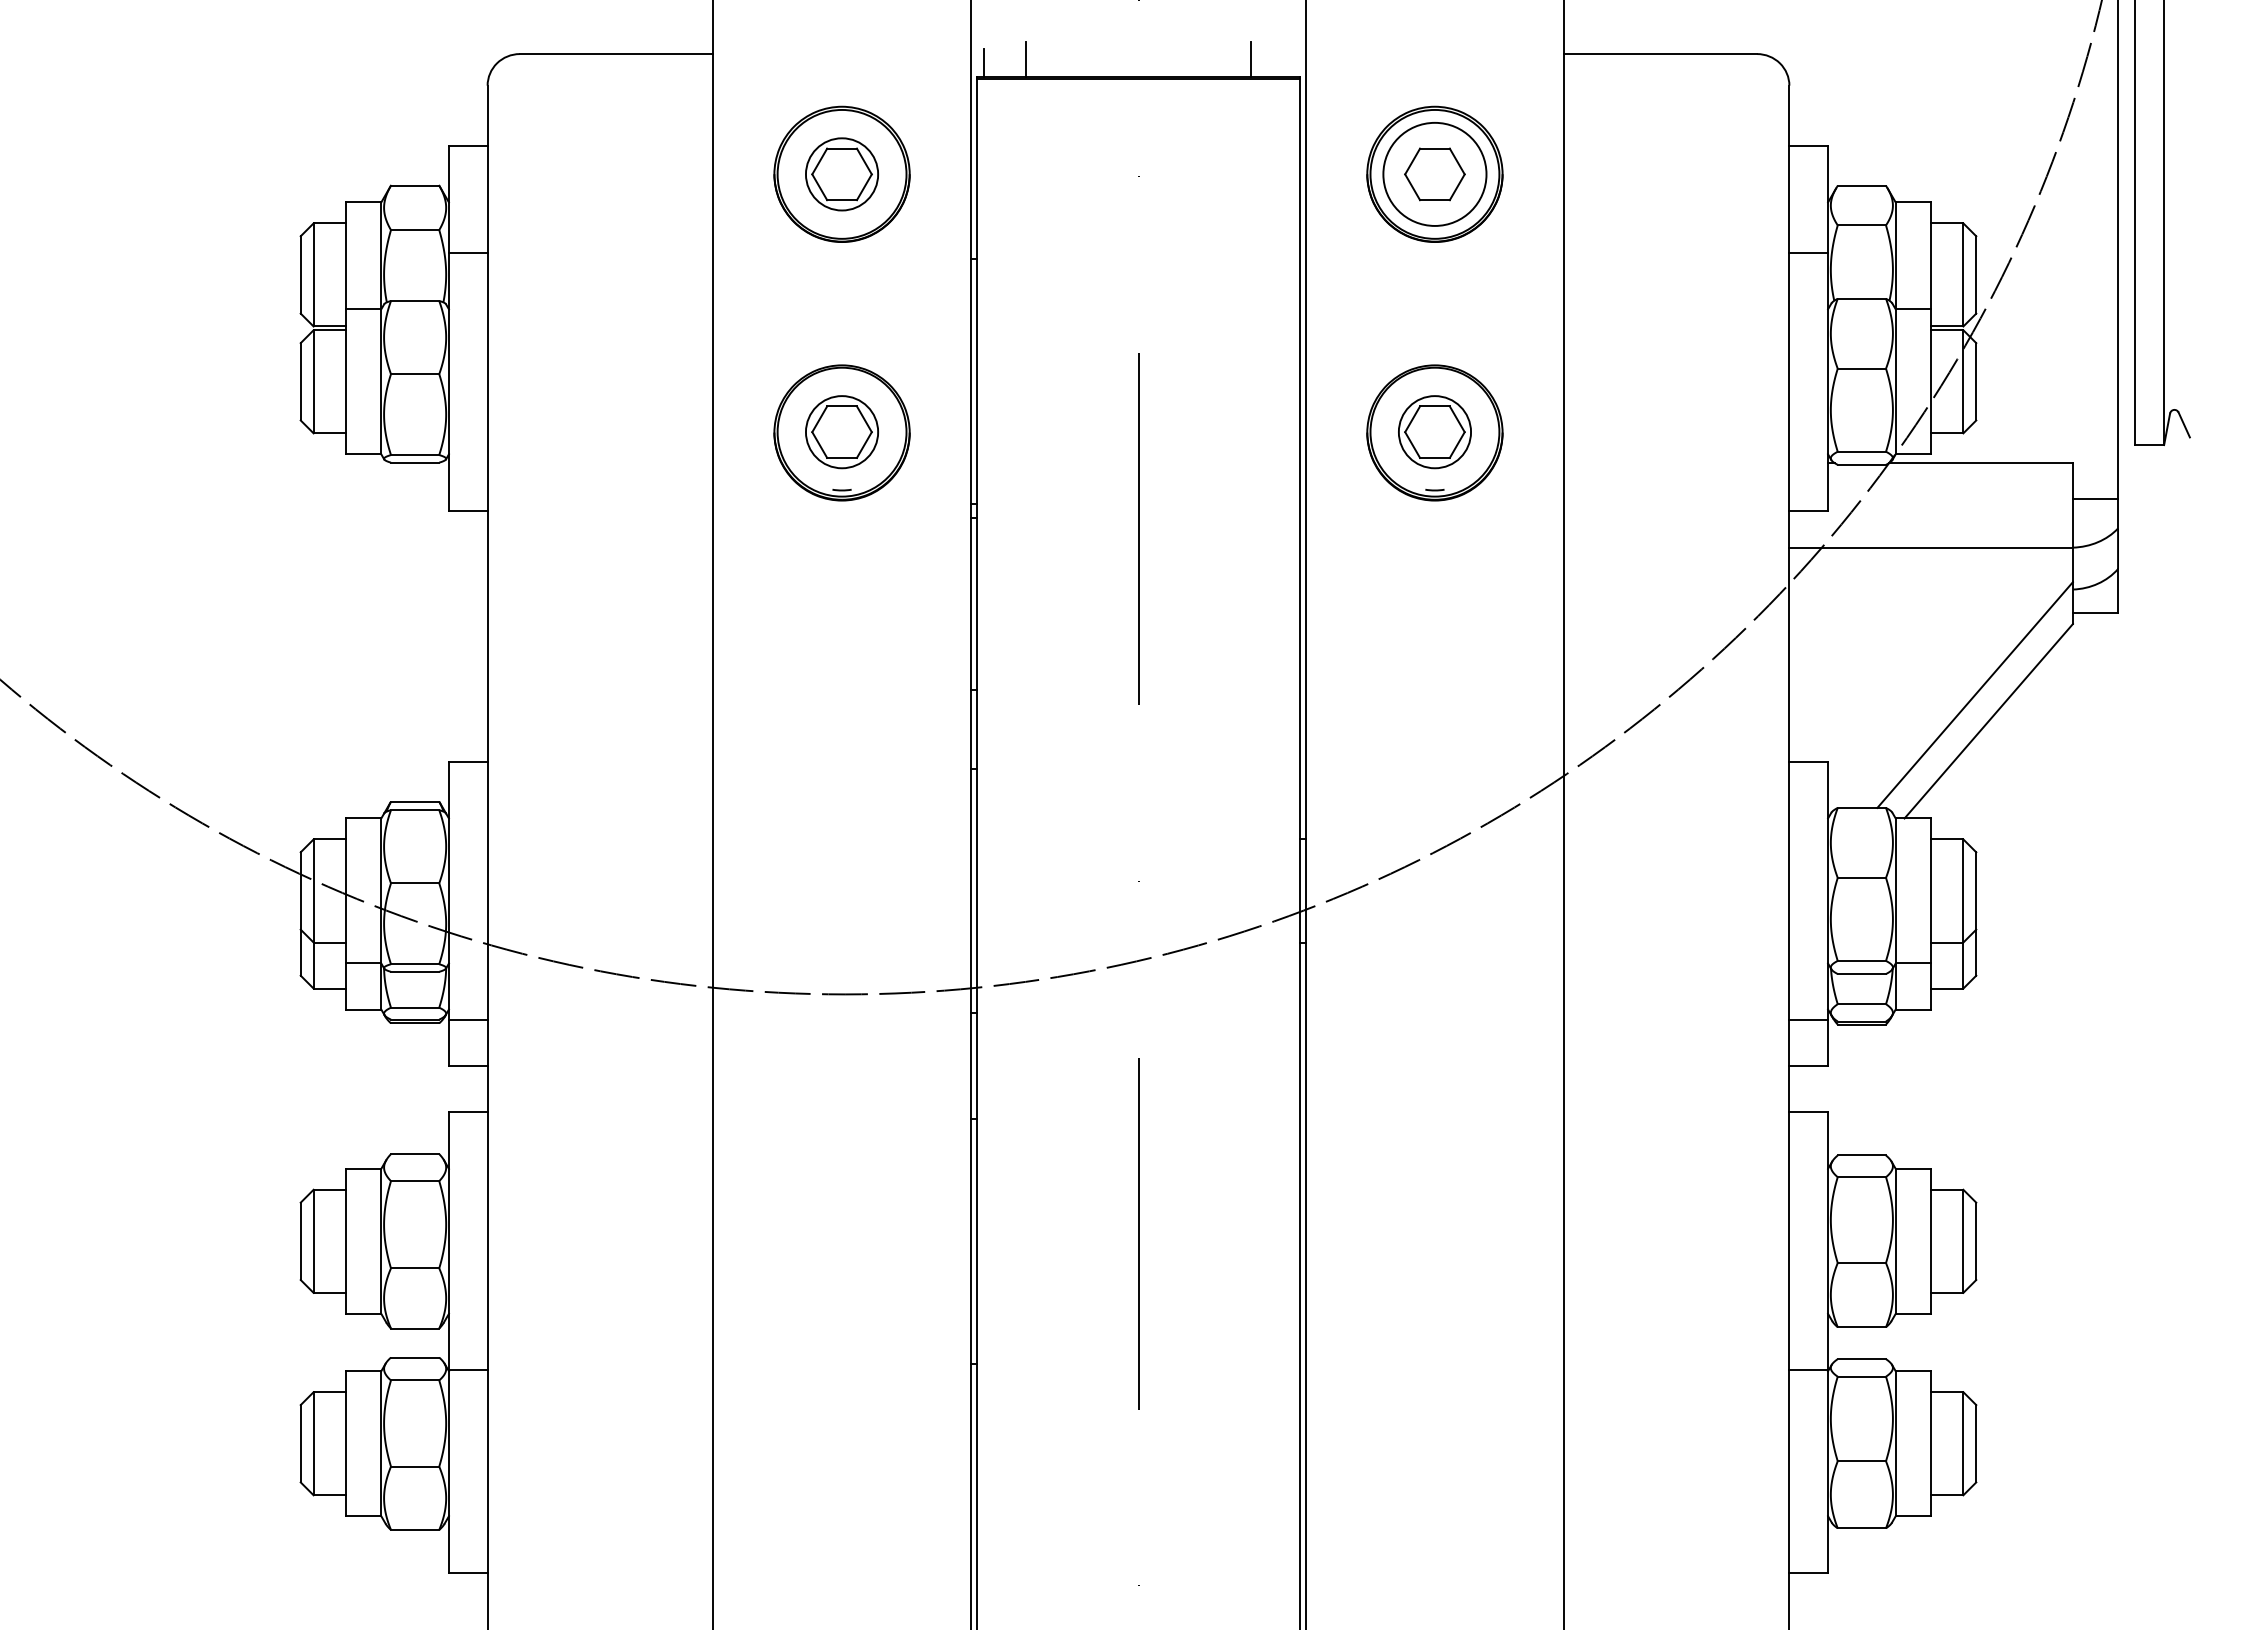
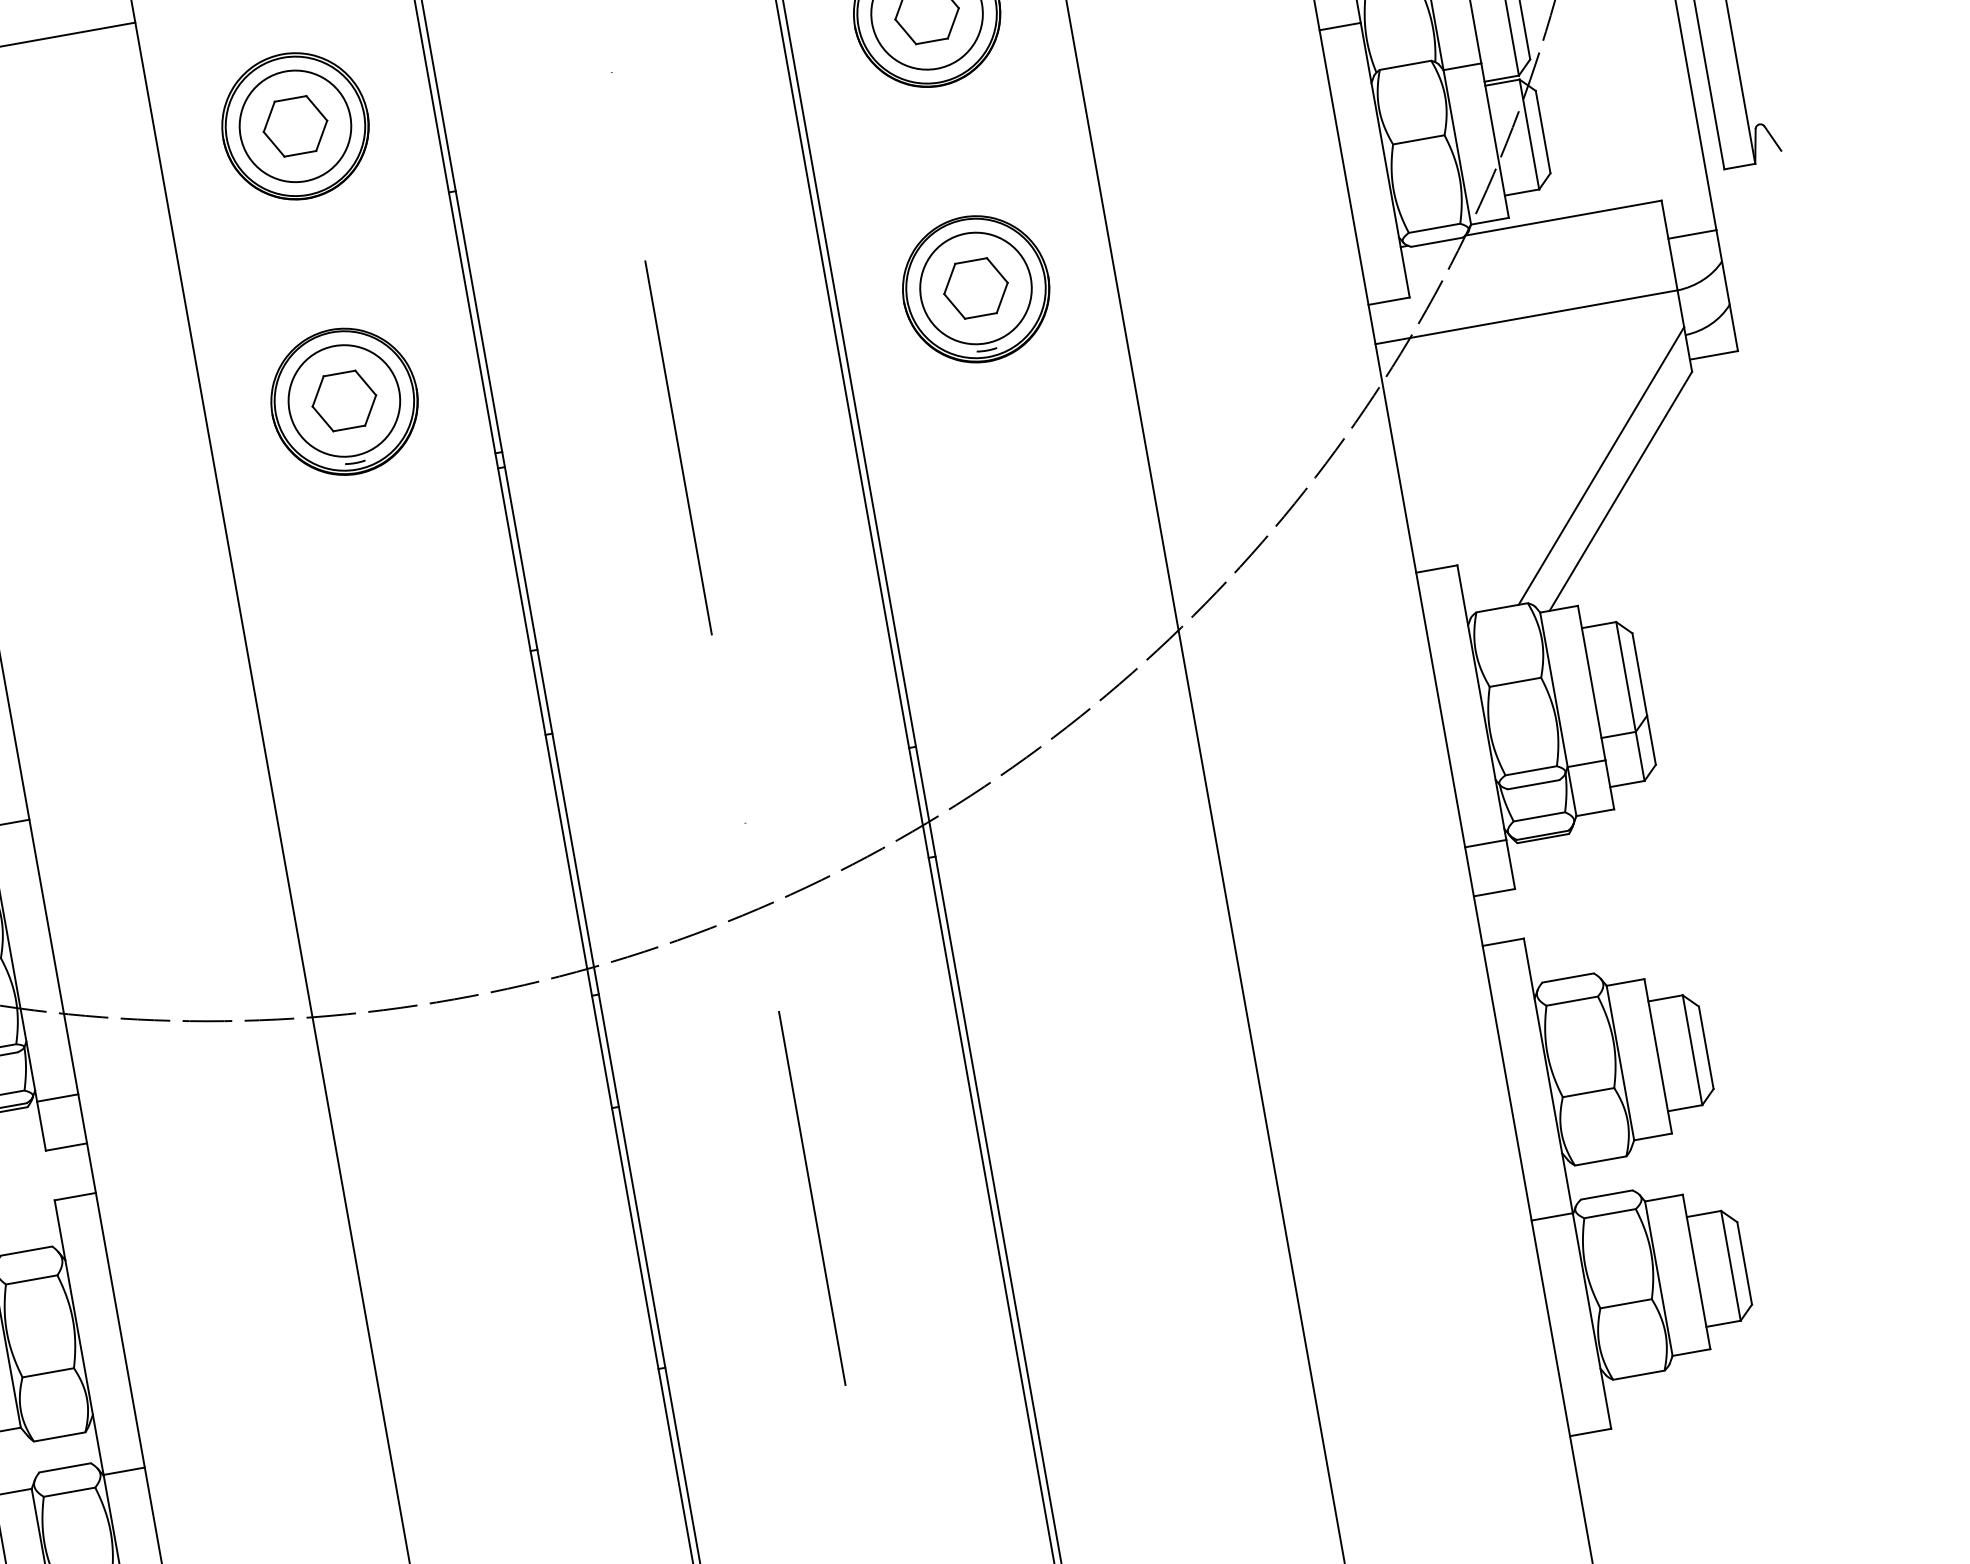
circle: (841, 173) -> (294, 125), size x1.43
circle: (841, 431) -> (343, 400), size x1.43
circle: (1434, 431) -> (975, 287), size x1.43

